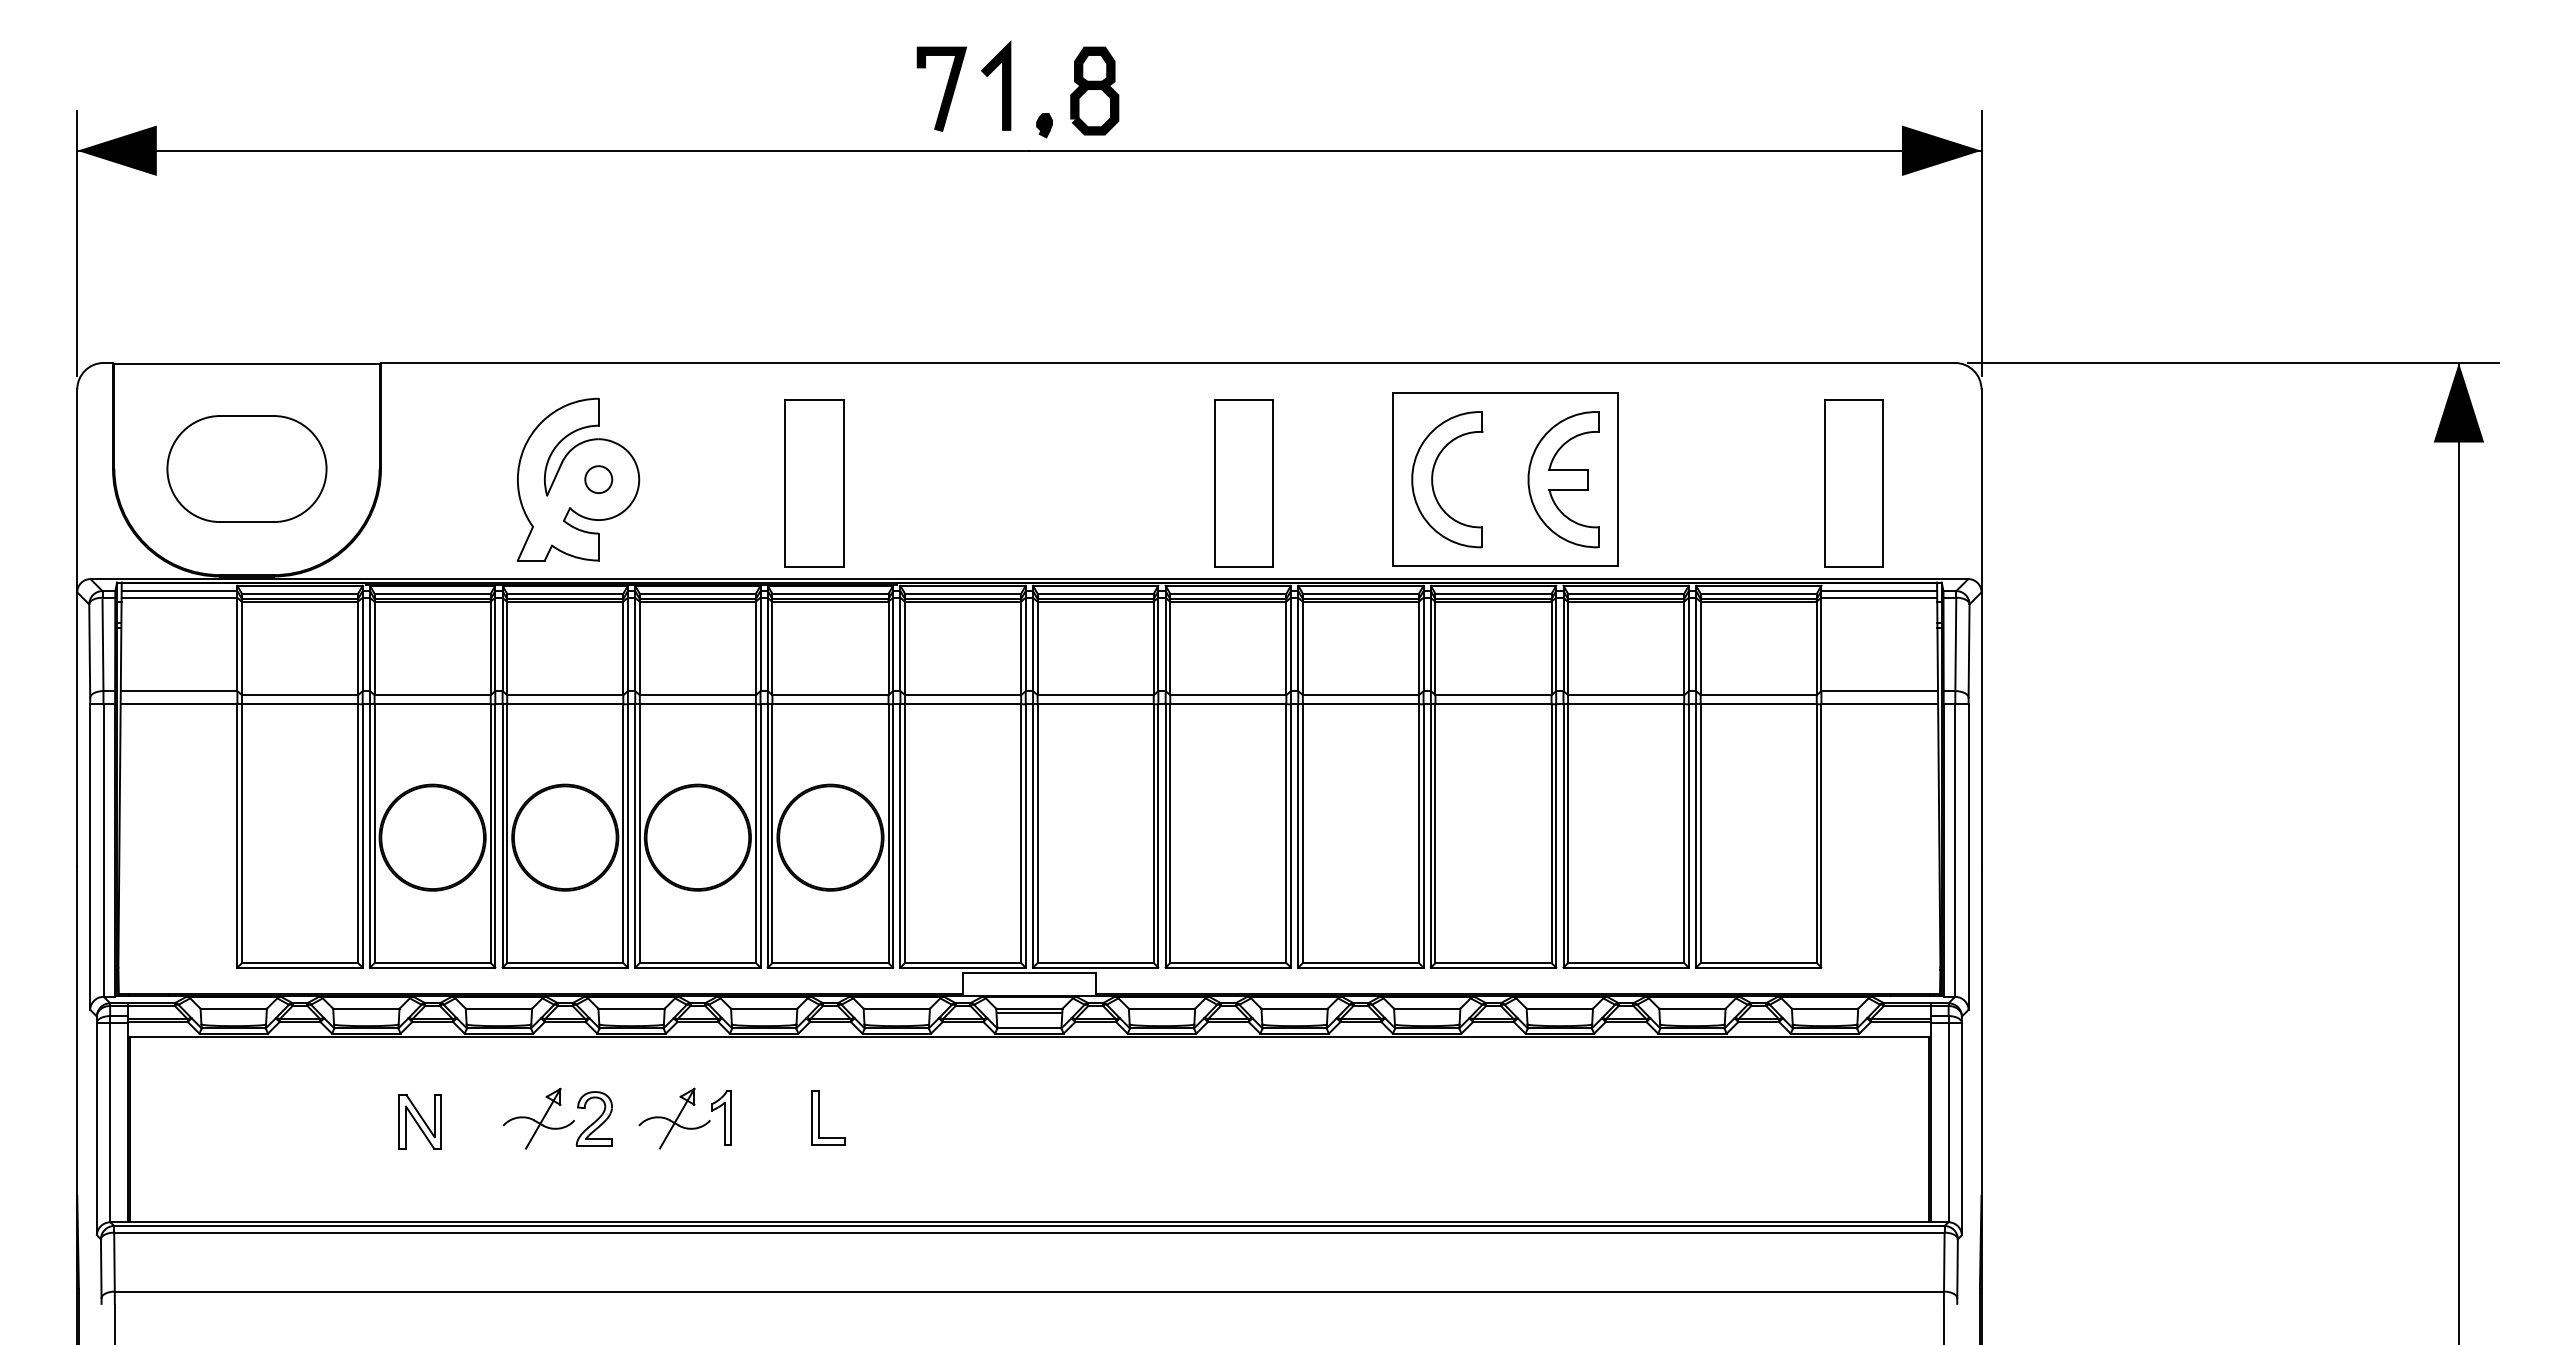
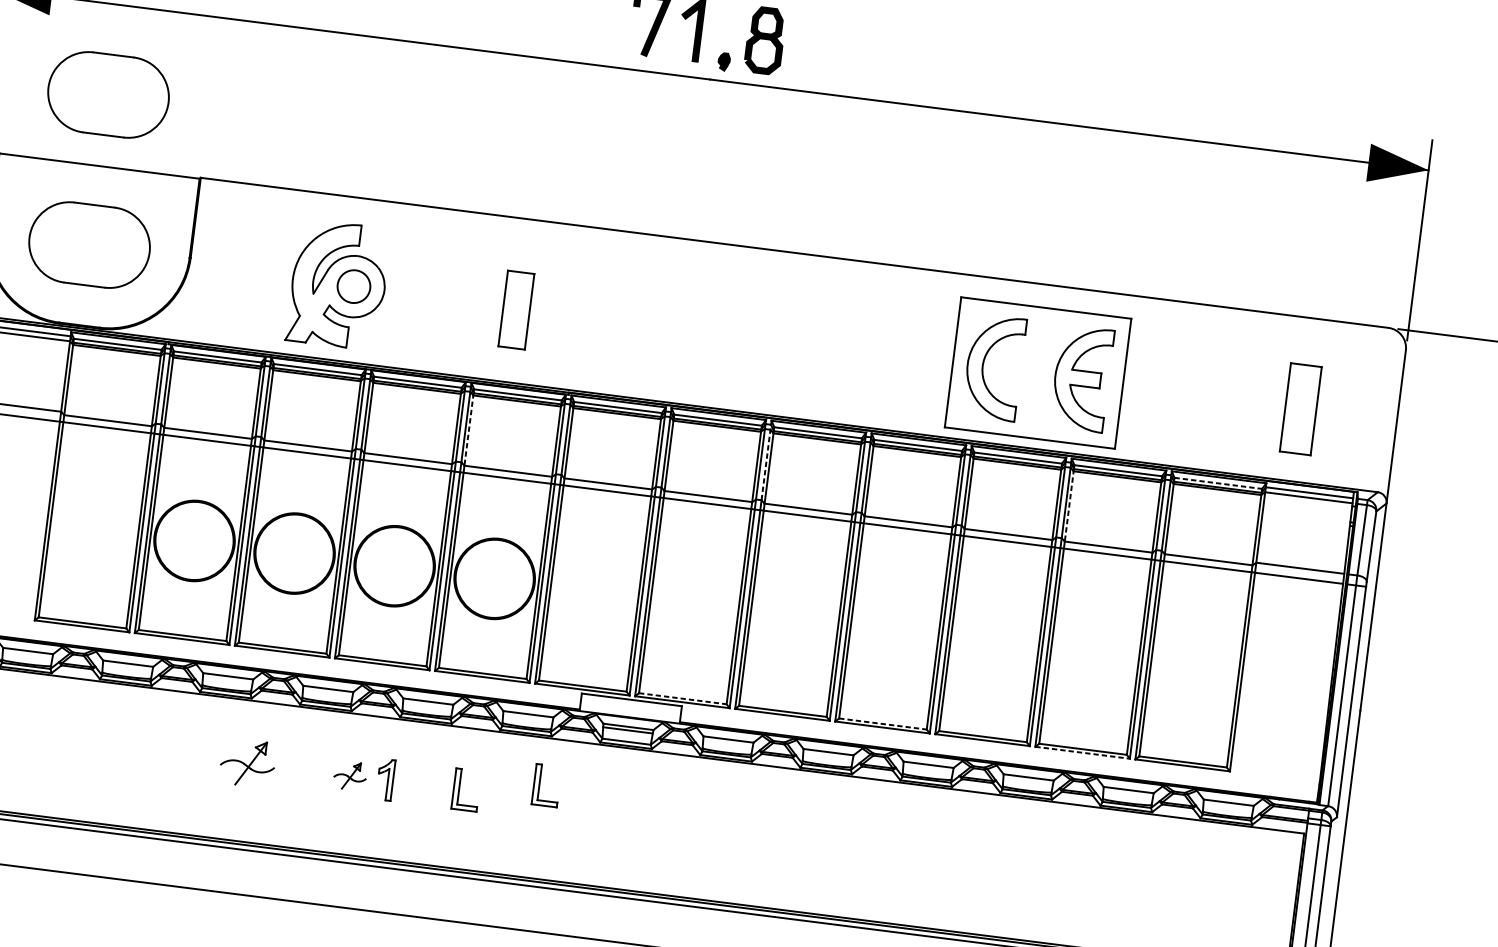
part: (246, 269) -> (108, 94), added
circle: (598, 479) -> (353, 286), size x1.6
part: (814, 483) -> (516, 310), size x0.6
part: (1243, 483) -> (840, 350), removed
part: (1853, 483) -> (1300, 409), size x0.7
line: (1759, 593) -> (1218, 483), solid -> dashed
line: (1165, 640) -> (766, 462), solid -> dashed
line: (772, 647) -> (469, 429), solid -> dashed
line: (1568, 647) -> (1069, 505), solid -> dashed
line: (1096, 963) -> (683, 699), solid -> dashed
line: (1361, 963) -> (883, 724), solid -> dashed
line: (1626, 967) -> (1082, 752), solid -> dashed
part: (923, 1098) -> (540, 784), added
part: (593, 1118) -> (289, 768), removed
part: (674, 1118) -> (350, 775), size x0.6
part: (419, 1121) -> (157, 753), removed

